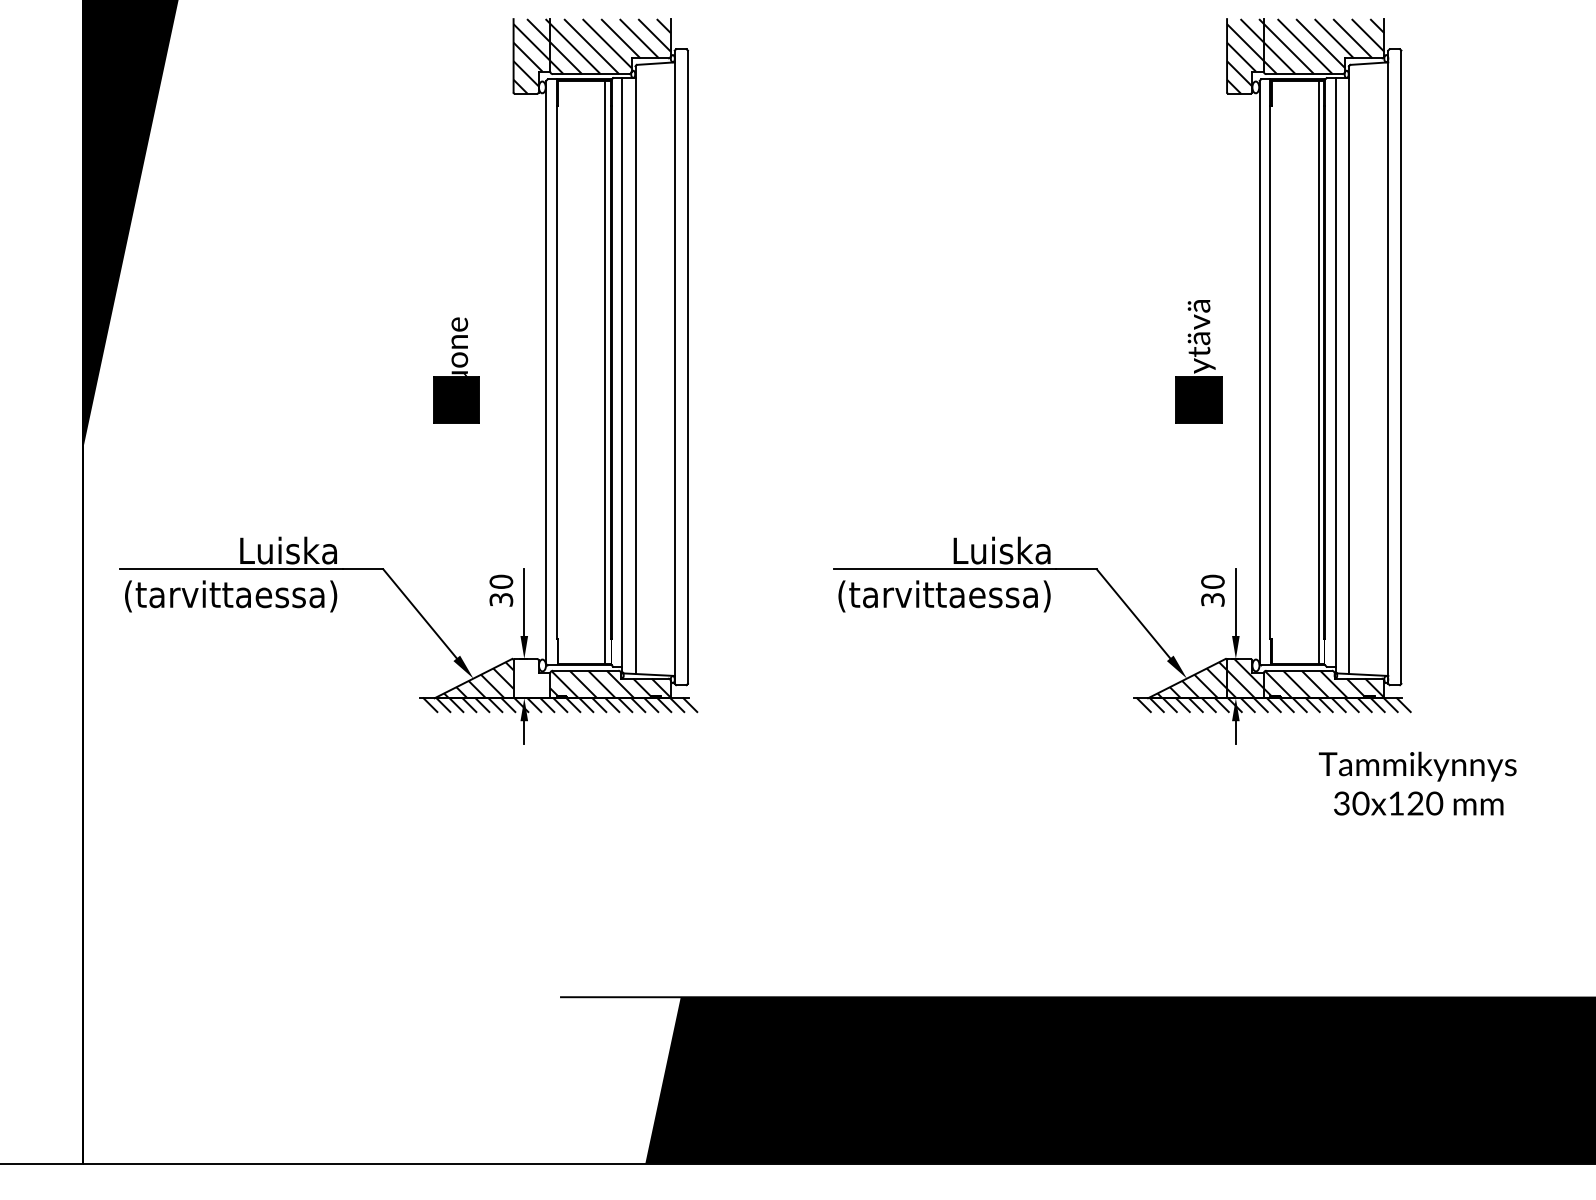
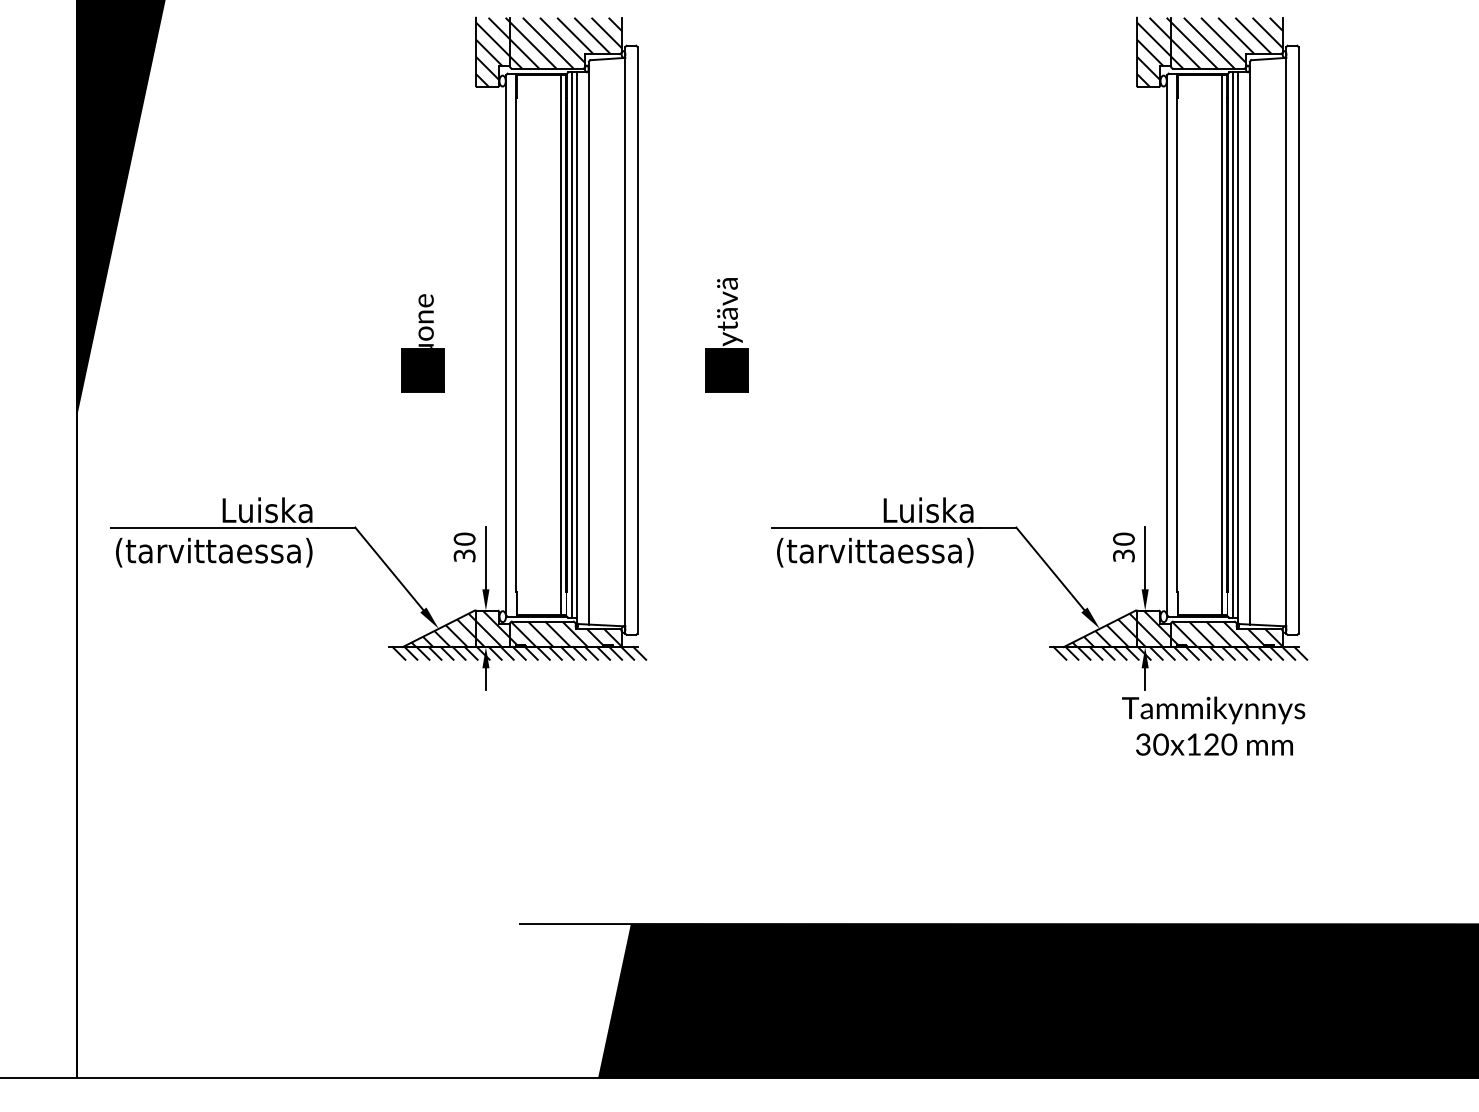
part: (1198, 361) -> (726, 335), moved
line: (617, 372) -> (572, 345), added
line: (1330, 372) -> (1232, 345), added
hatch: (531, 678) -> (492, 628), added
text: (1417, 783) -> (1213, 726), moved

